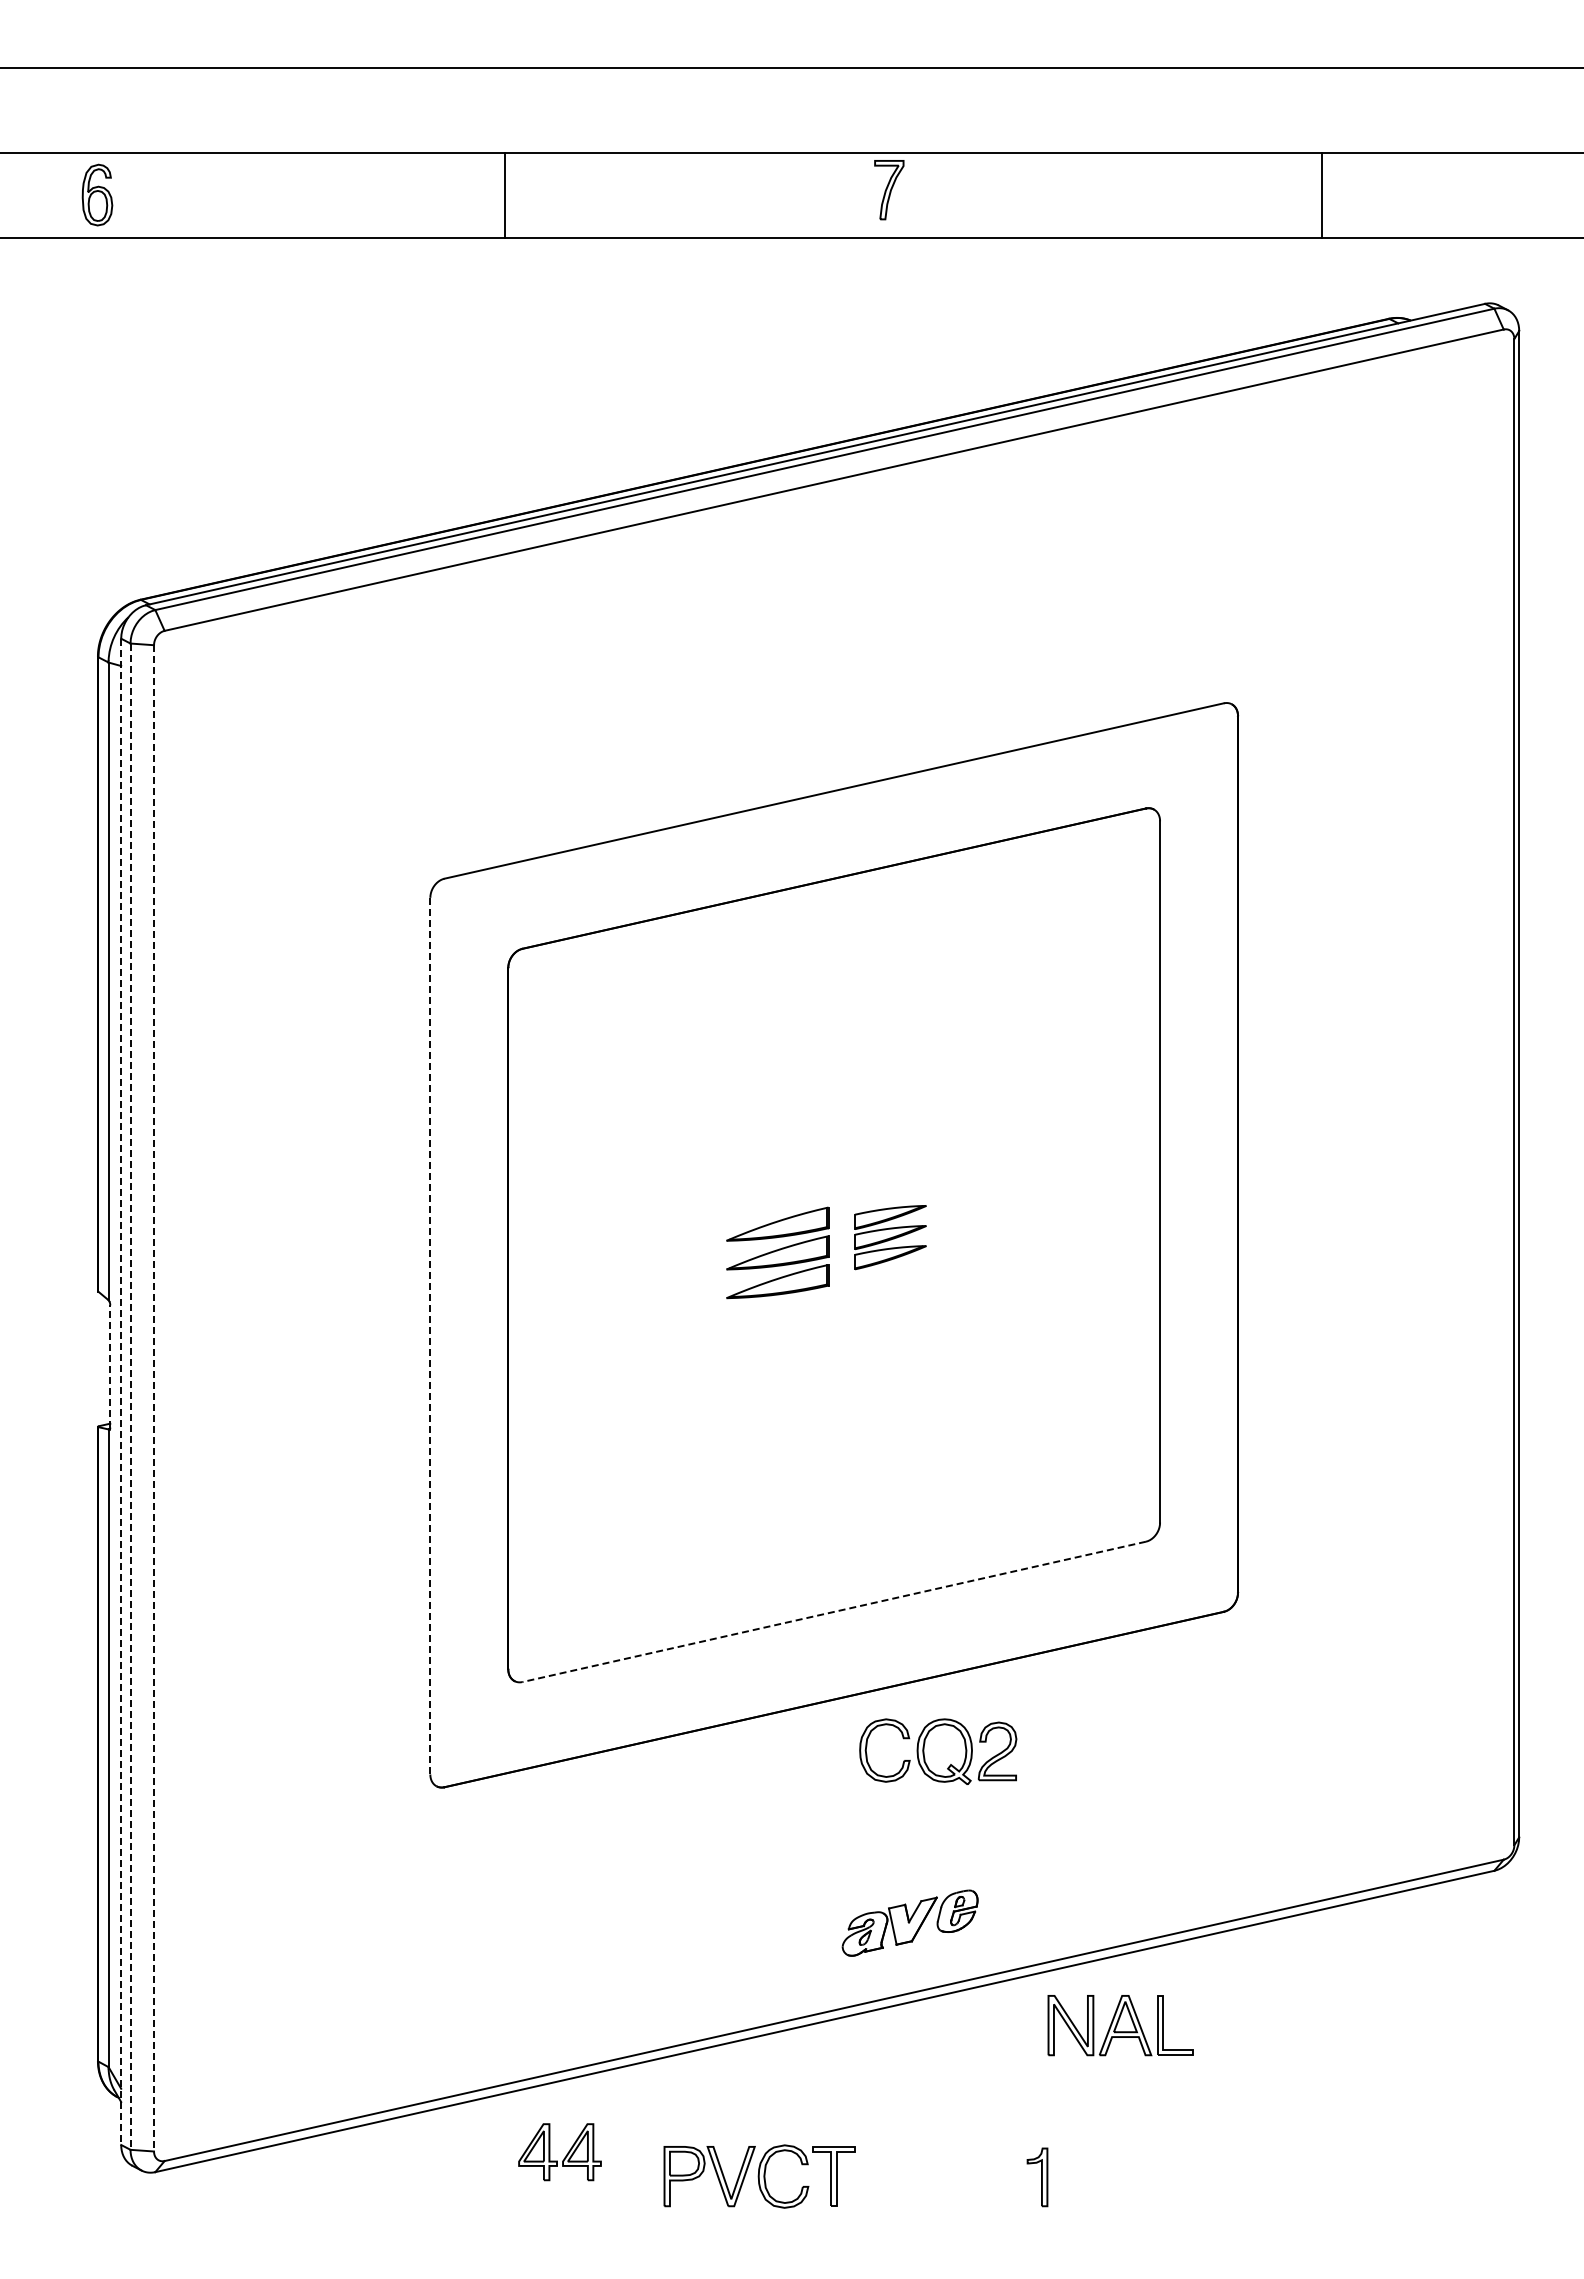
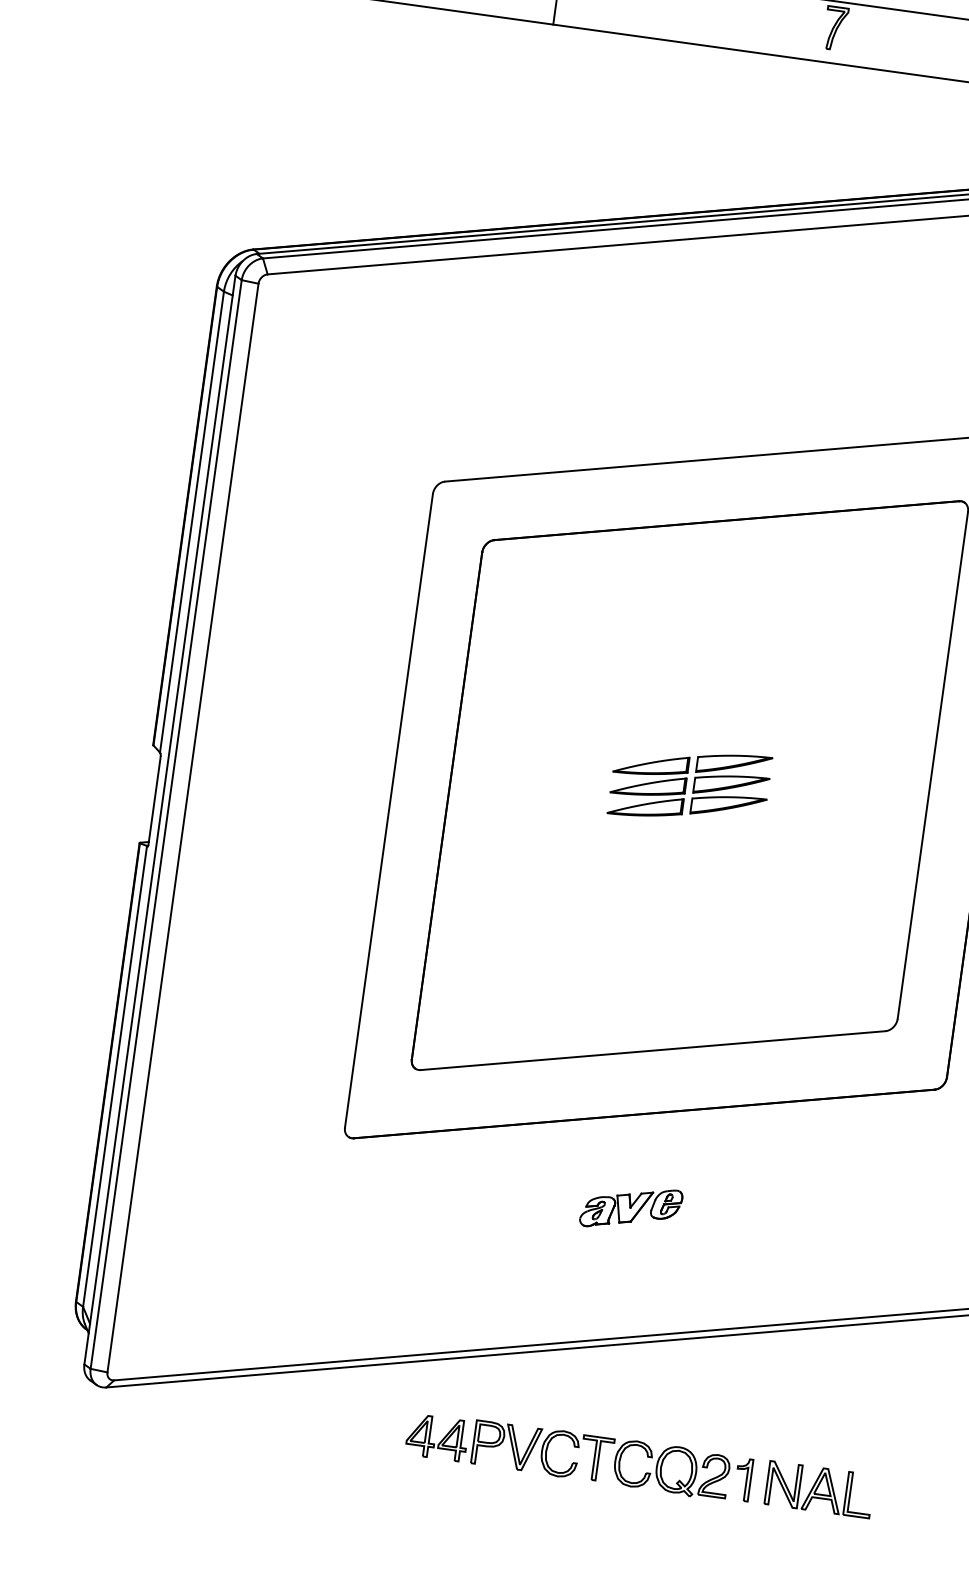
part: (890, 1237) -> (731, 785), size x1.43
line: (430, 1336) -> (389, 811), dashed -> solid
line: (110, 1366) -> (154, 800), dashed -> solid
line: (121, 1392) -> (160, 820), dashed -> solid
line: (130, 1397) -> (166, 825), dashed -> solid
line: (154, 1398) -> (183, 828), dashed -> solid
line: (834, 1611) -> (653, 1050), dashed -> solid
part: (938, 1751) -> (671, 1469), moved
part: (909, 1922) -> (630, 1207), moved
part: (1120, 2025) -> (819, 1489), moved
part: (565, 2155) -> (440, 1440), moved

